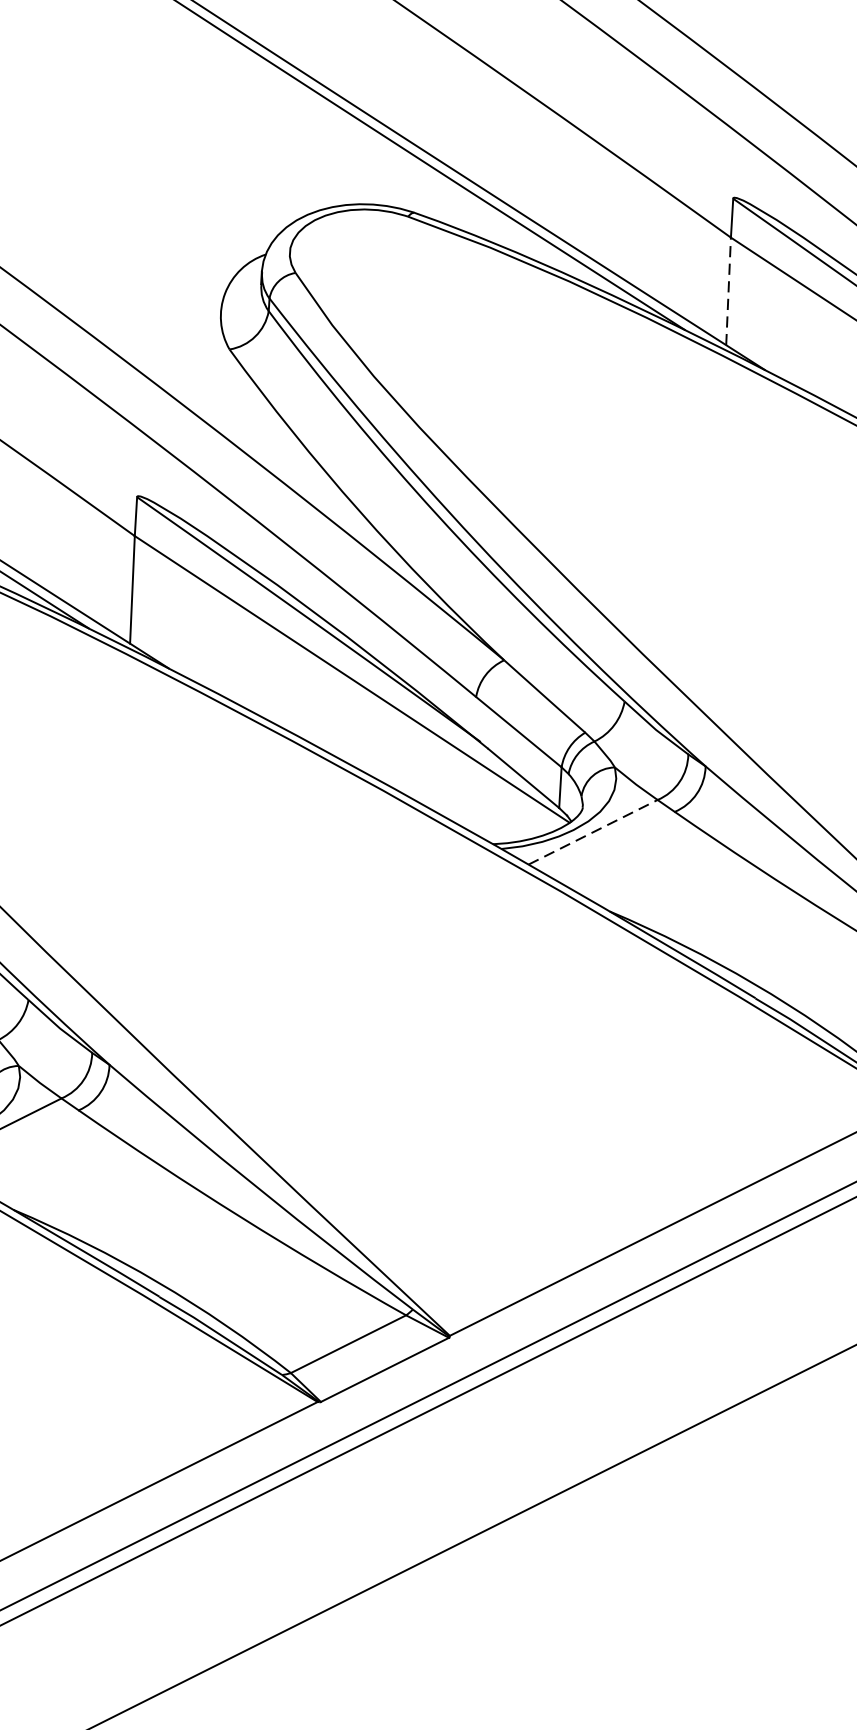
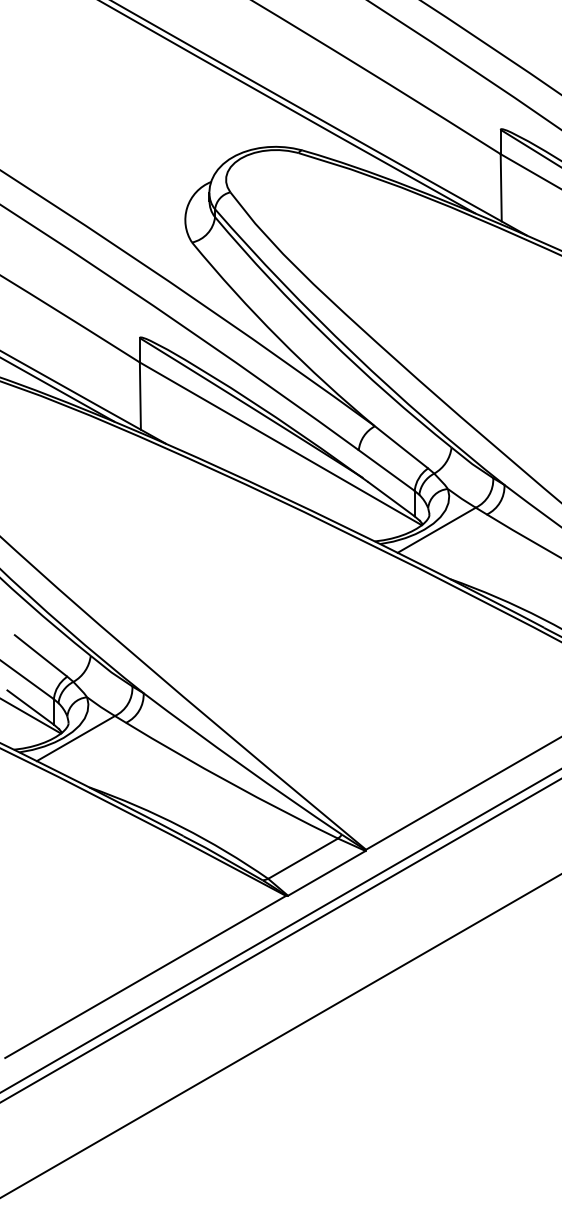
line: (729, 290) -> (501, 187), dashed -> solid
line: (594, 832) -> (437, 530), dashed -> solid

